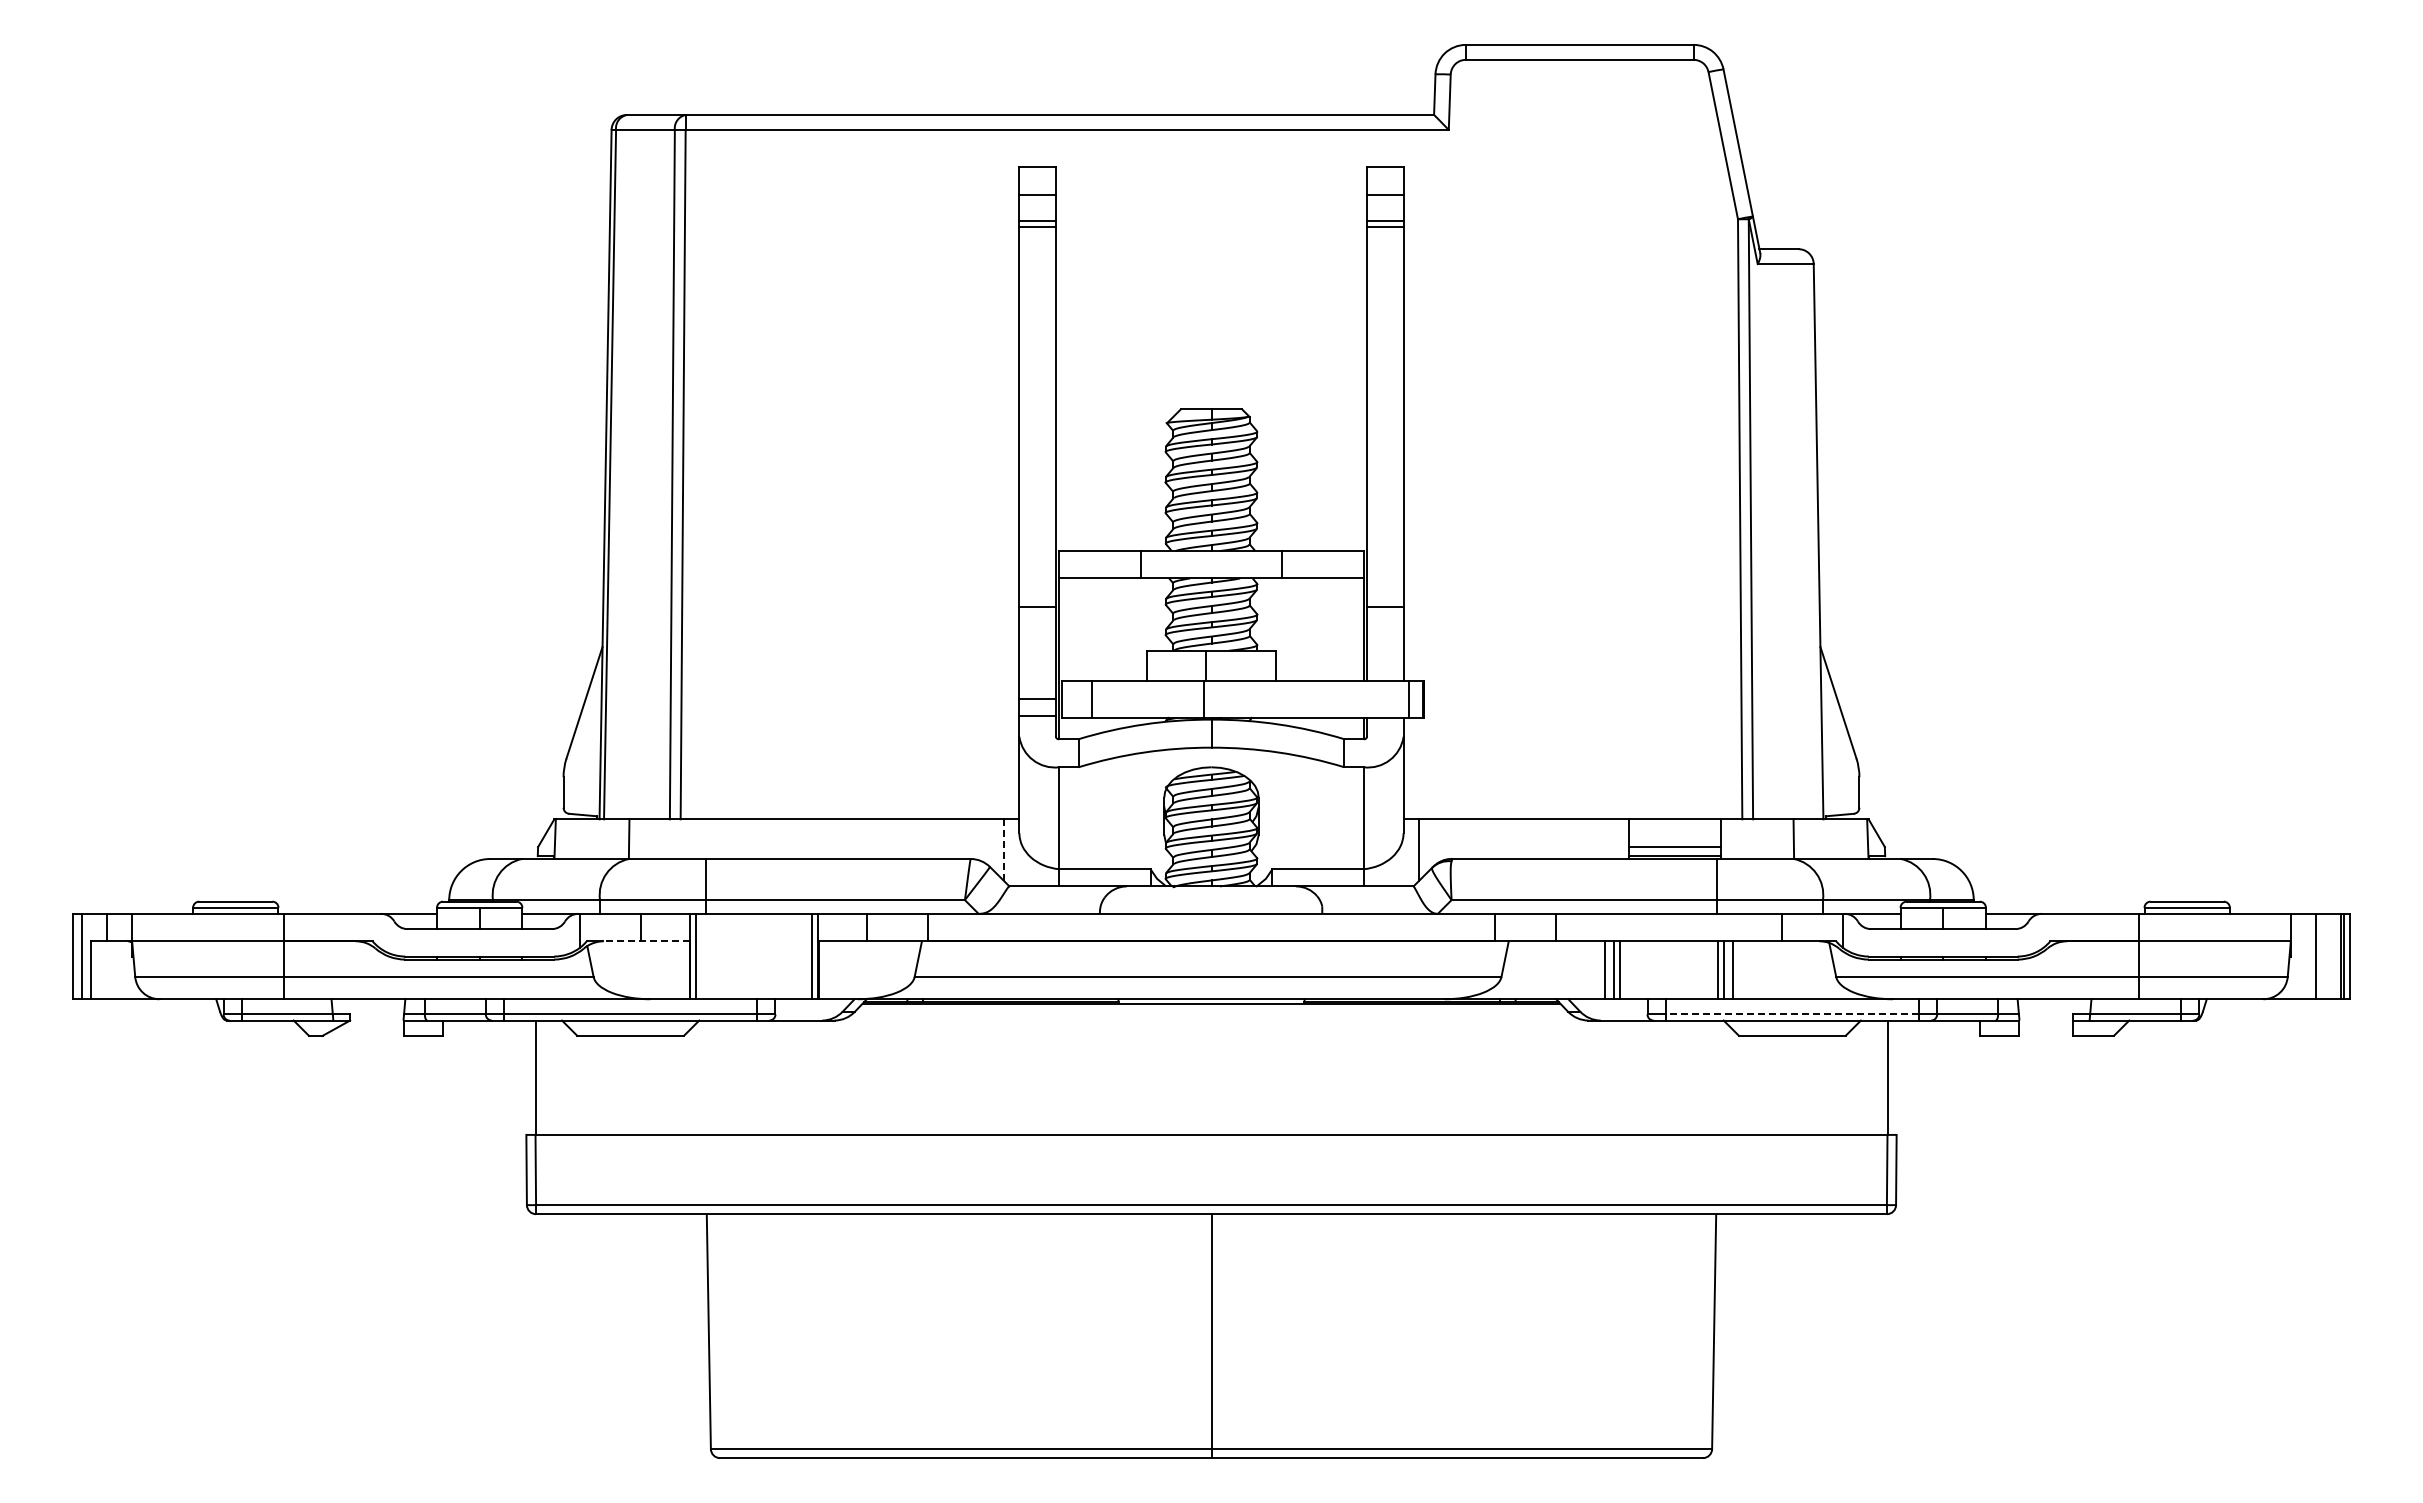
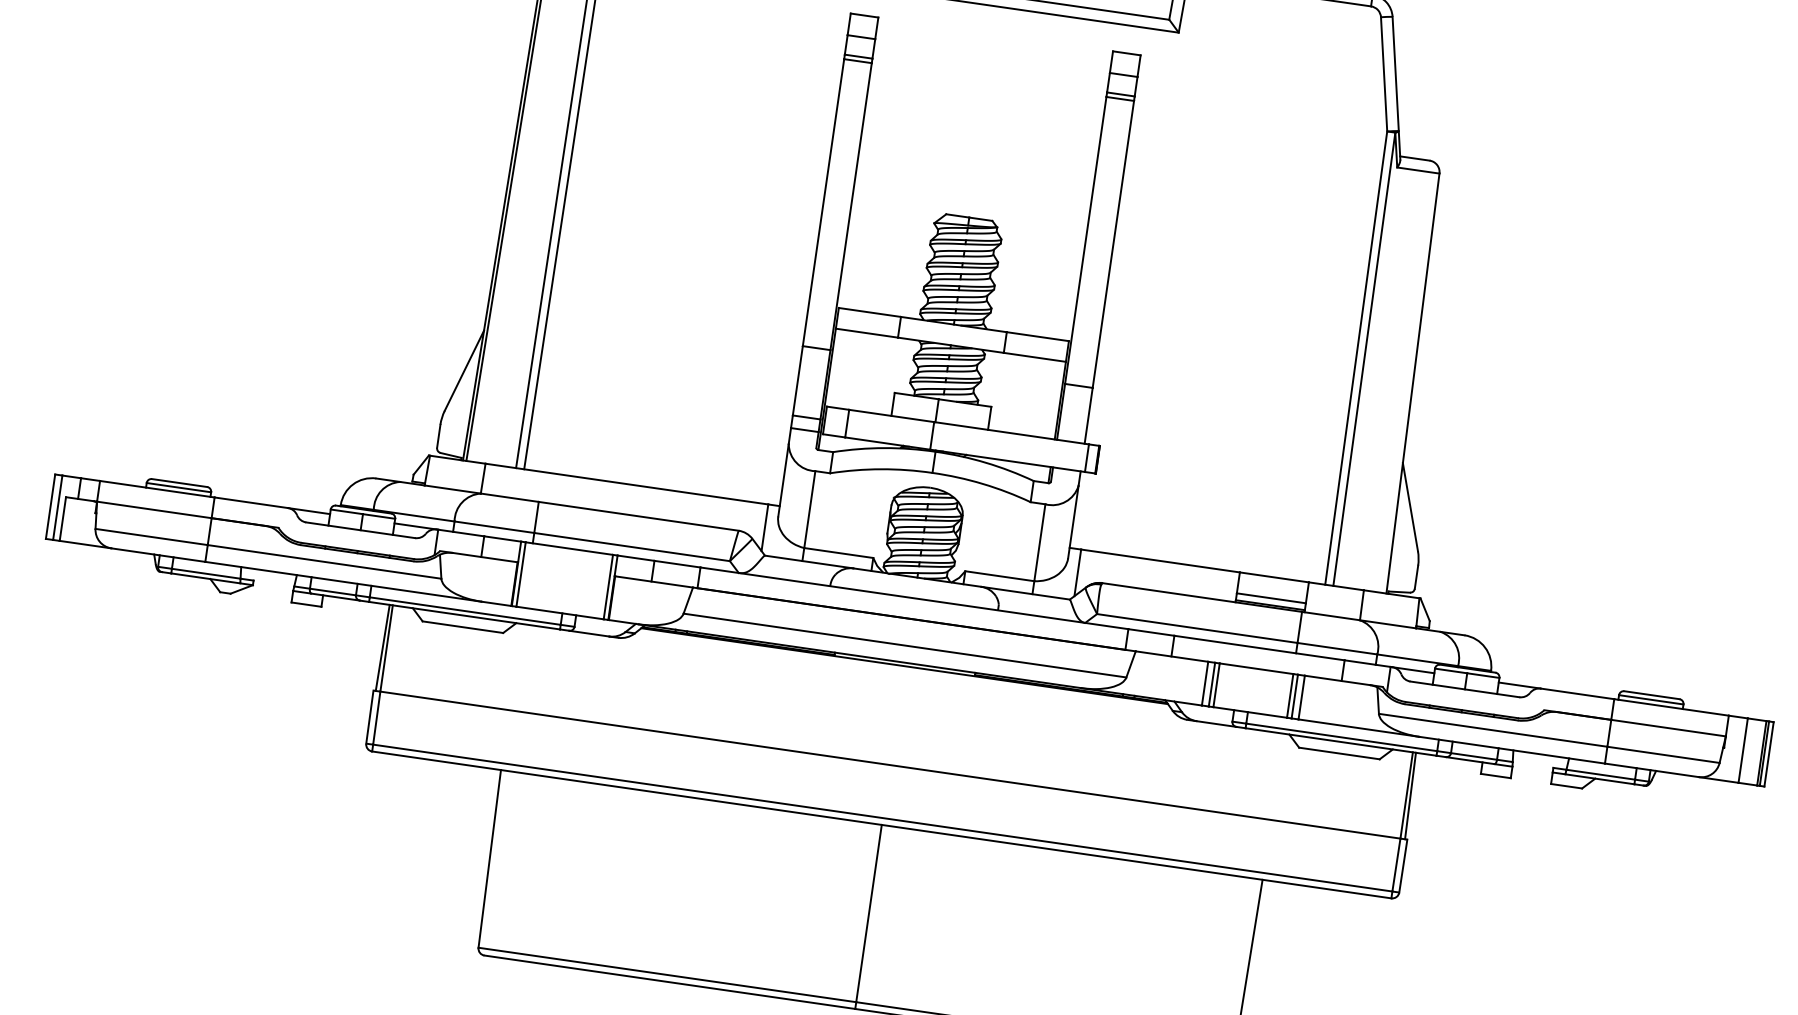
line: (1004, 850) -> (765, 528), dashed -> solid
line: (646, 941) -> (485, 557), dashed -> solid
line: (1792, 1014) -> (1341, 737), dashed -> solid
line: (530, 1077) -> (382, 647), added
line: (1892, 1077) -> (1410, 795), added

